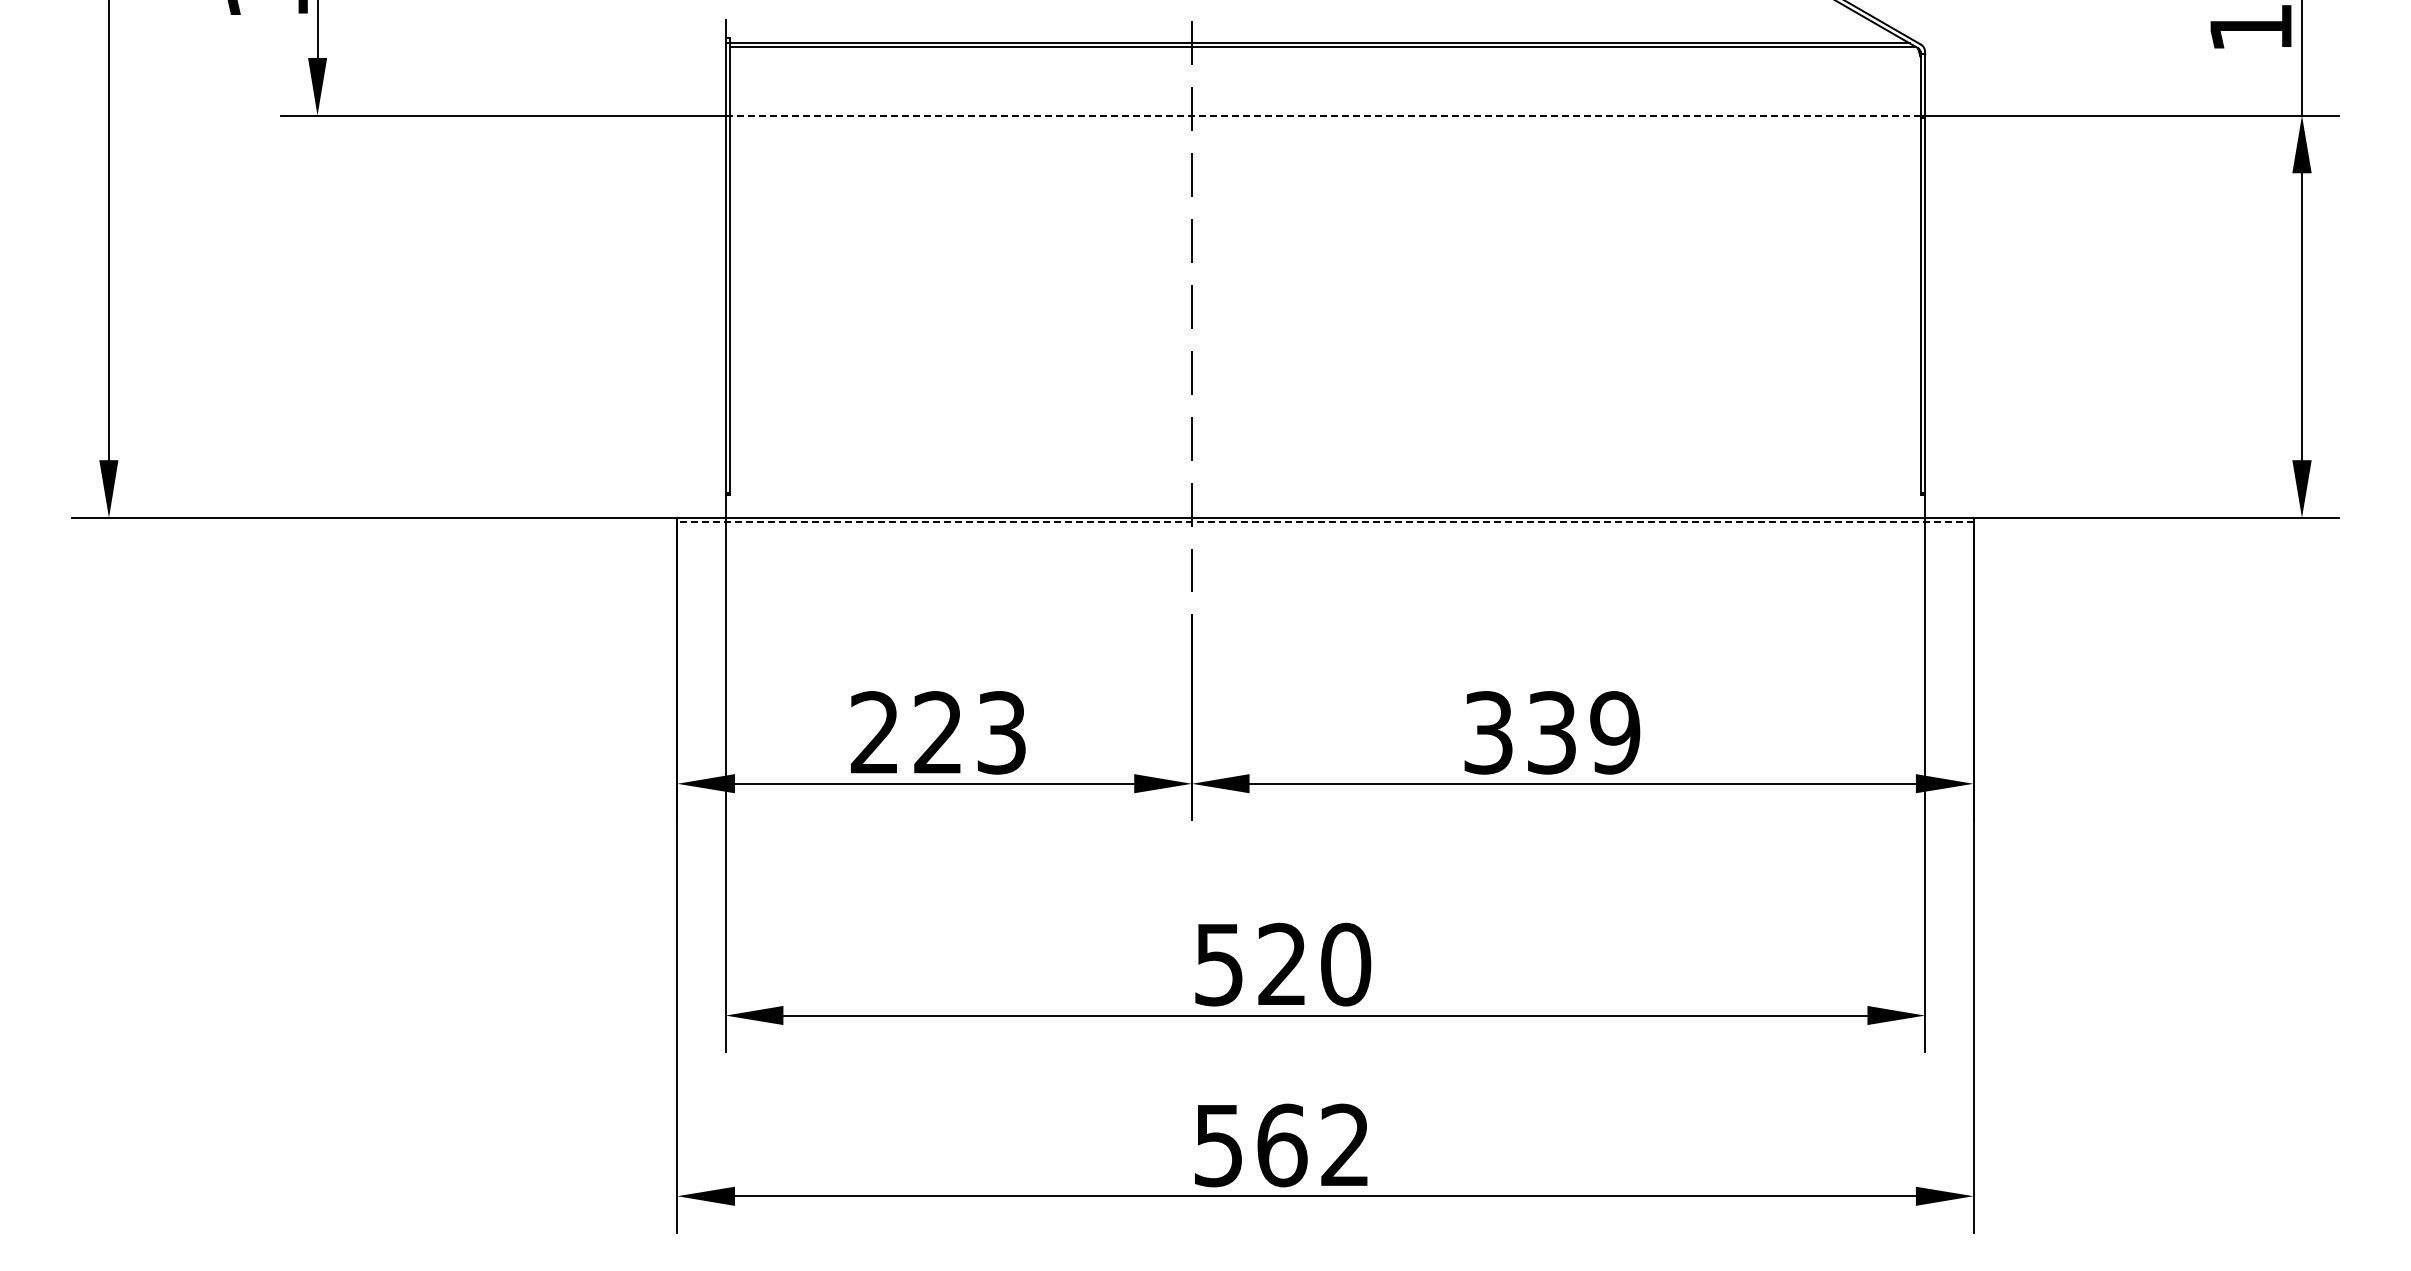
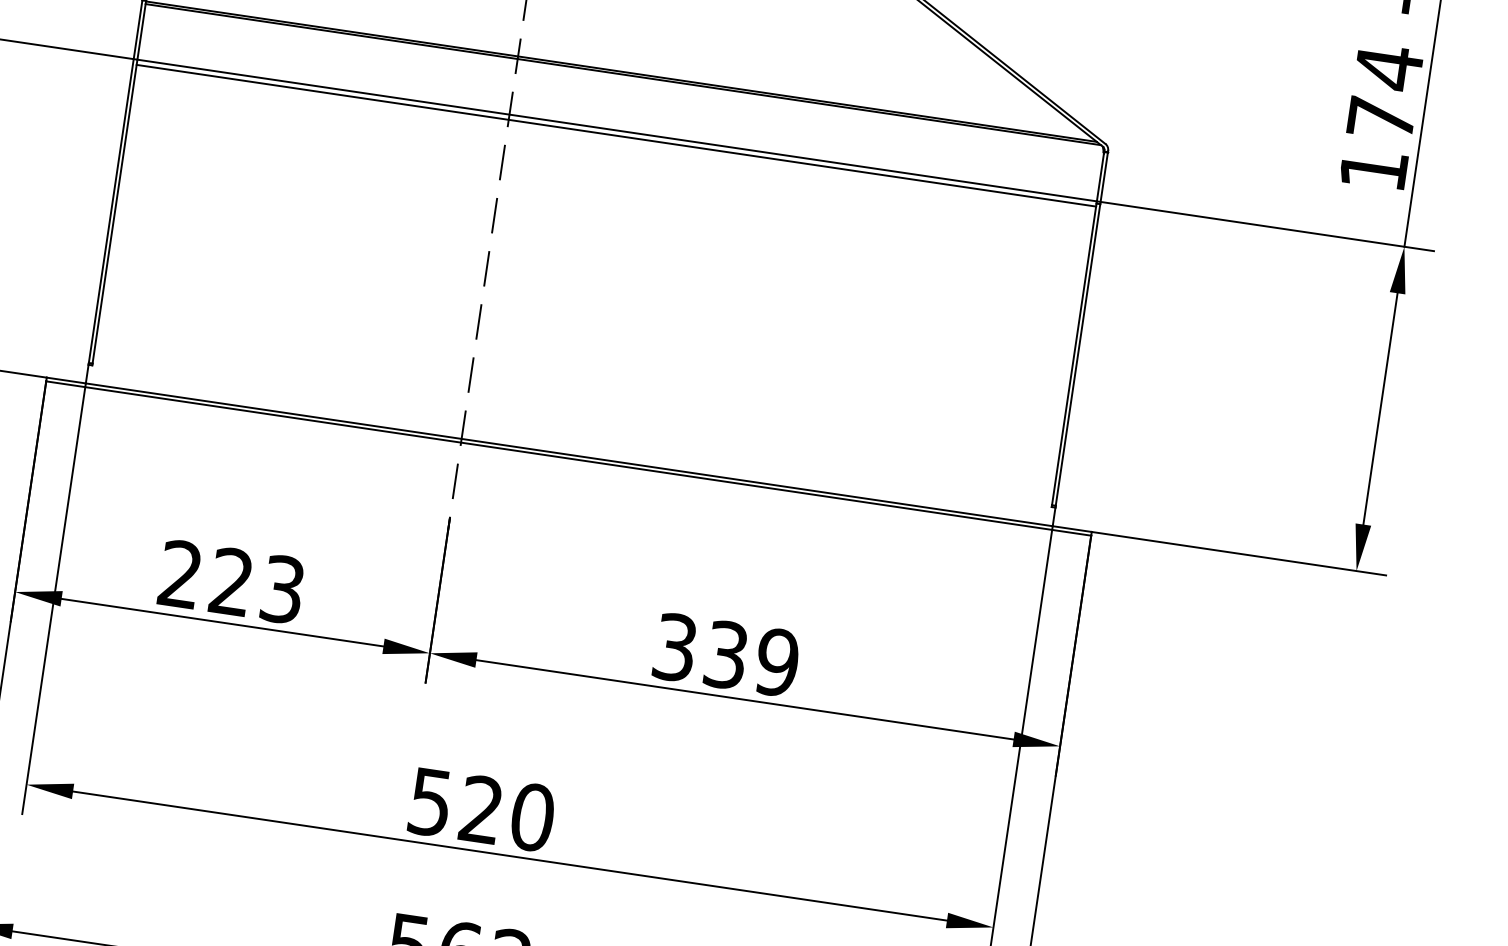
line: (1324, 115) -> (616, 130), dashed -> solid
line: (1325, 122) -> (616, 136), added
line: (1324, 522) -> (567, 458), dashed -> solid

